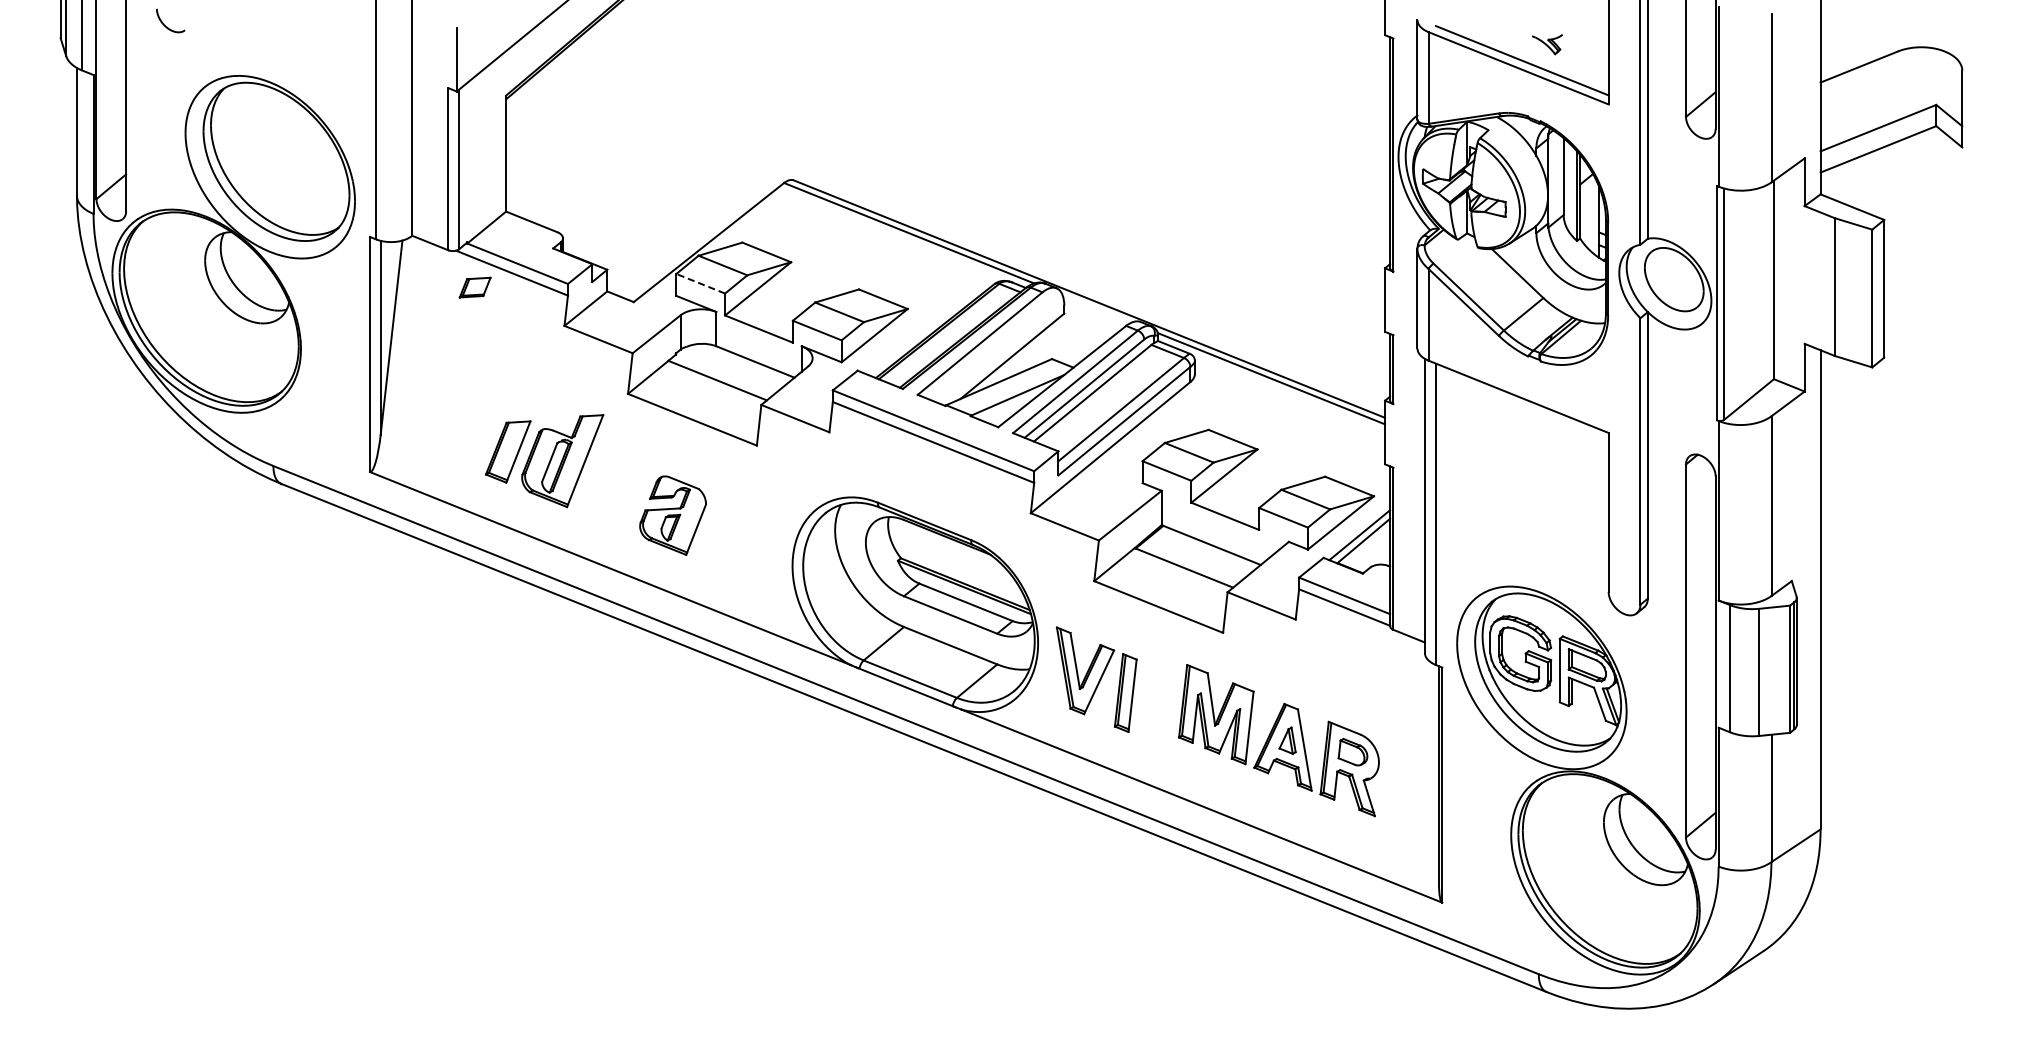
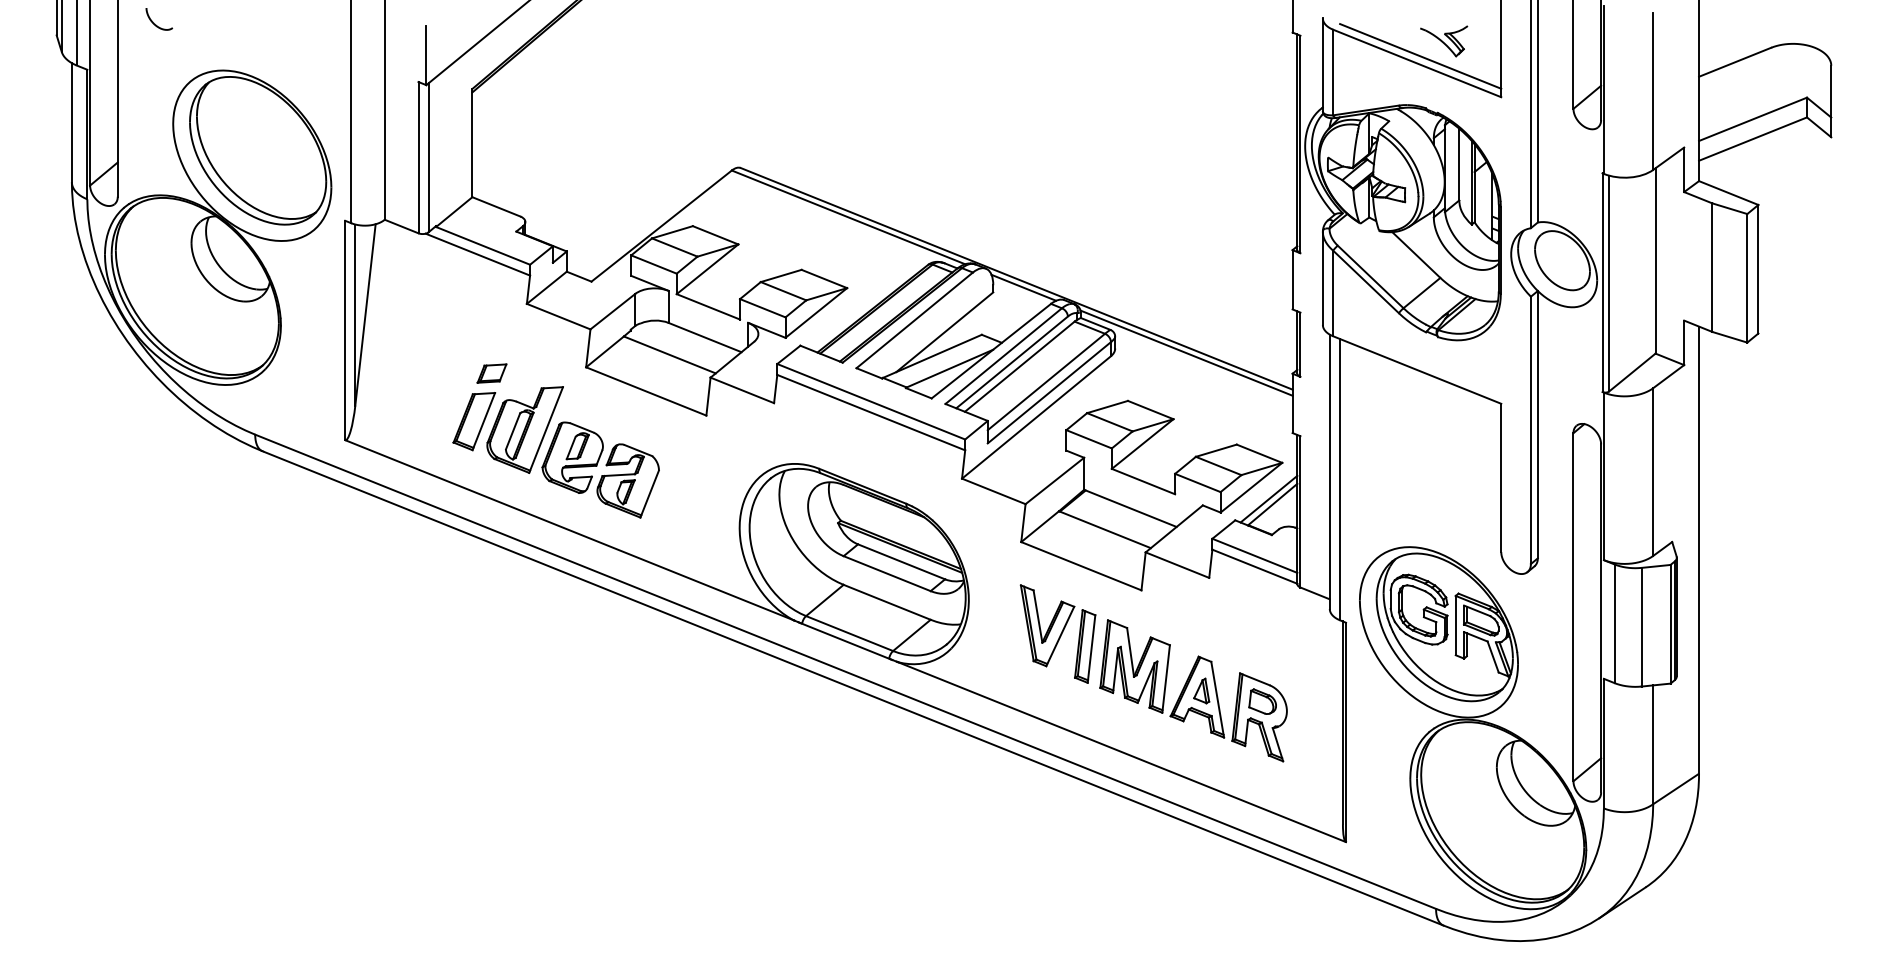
part: (1547, 44) -> (1444, 41), size x1.67
line: (700, 283) -> (653, 264), dashed -> solid
part: (474, 287) -> (491, 373), moved
line: (1096, 308) -> (1023, 287), added
part: (613, 490) -> (572, 457), added
part: (1096, 679) -> (1057, 633), moved

